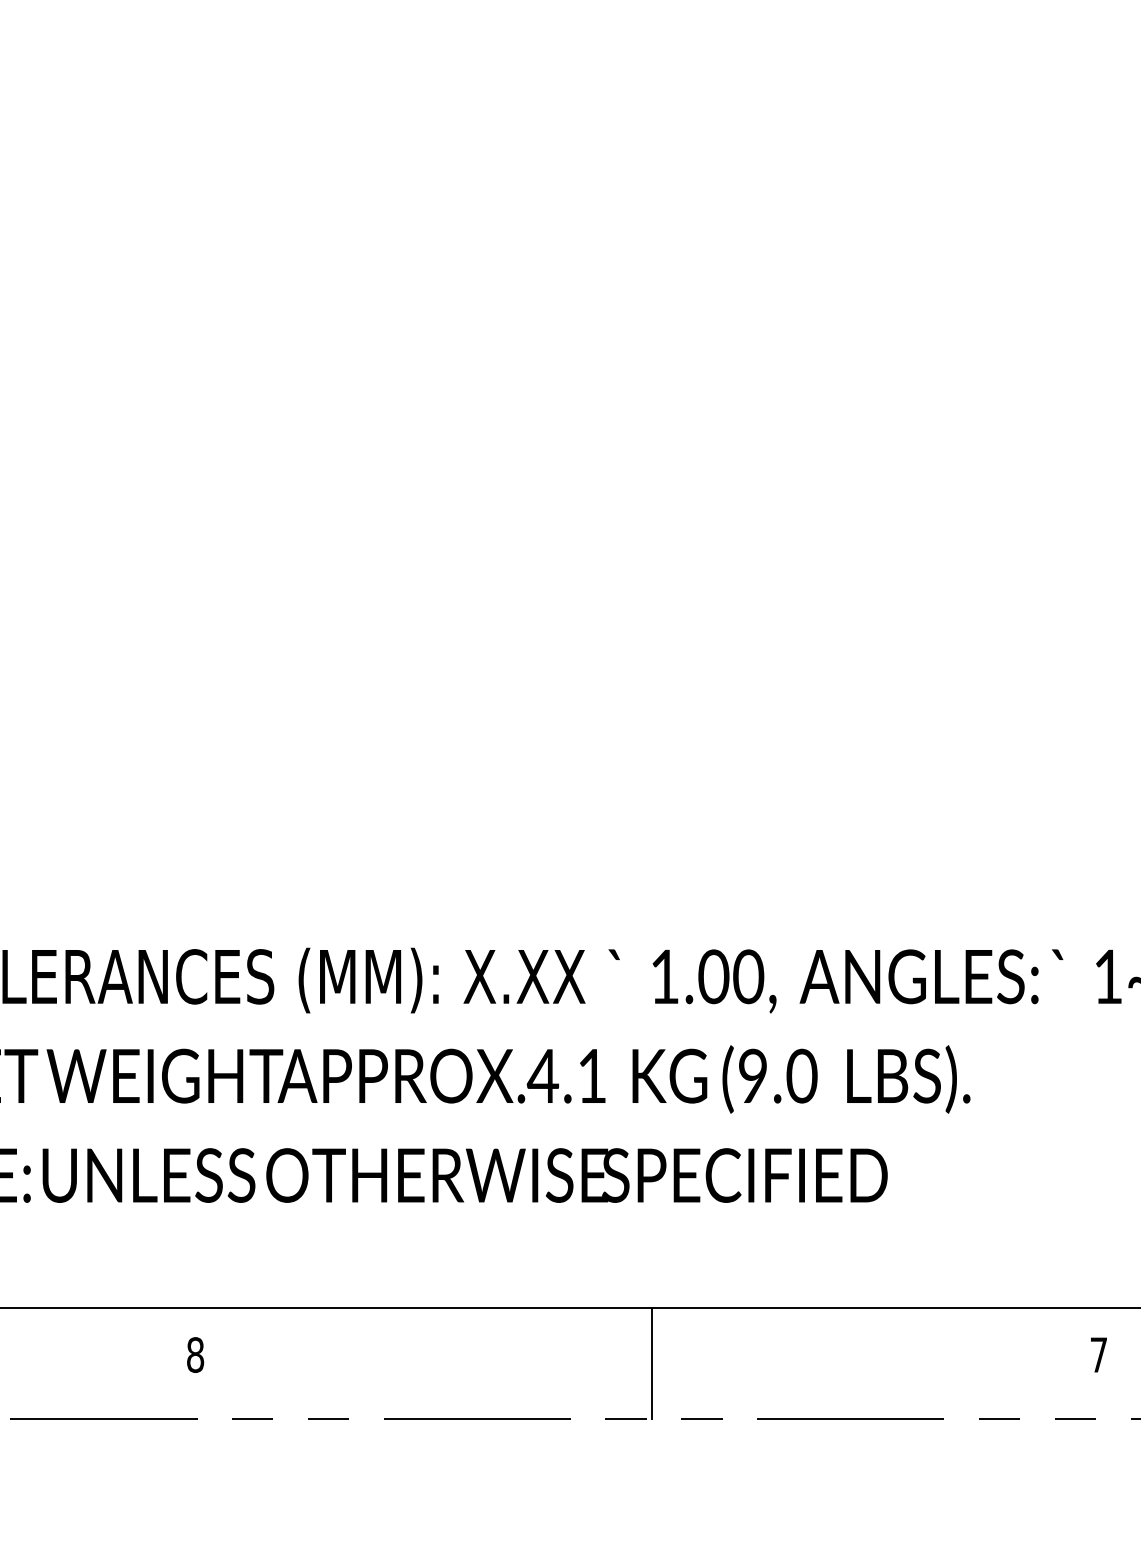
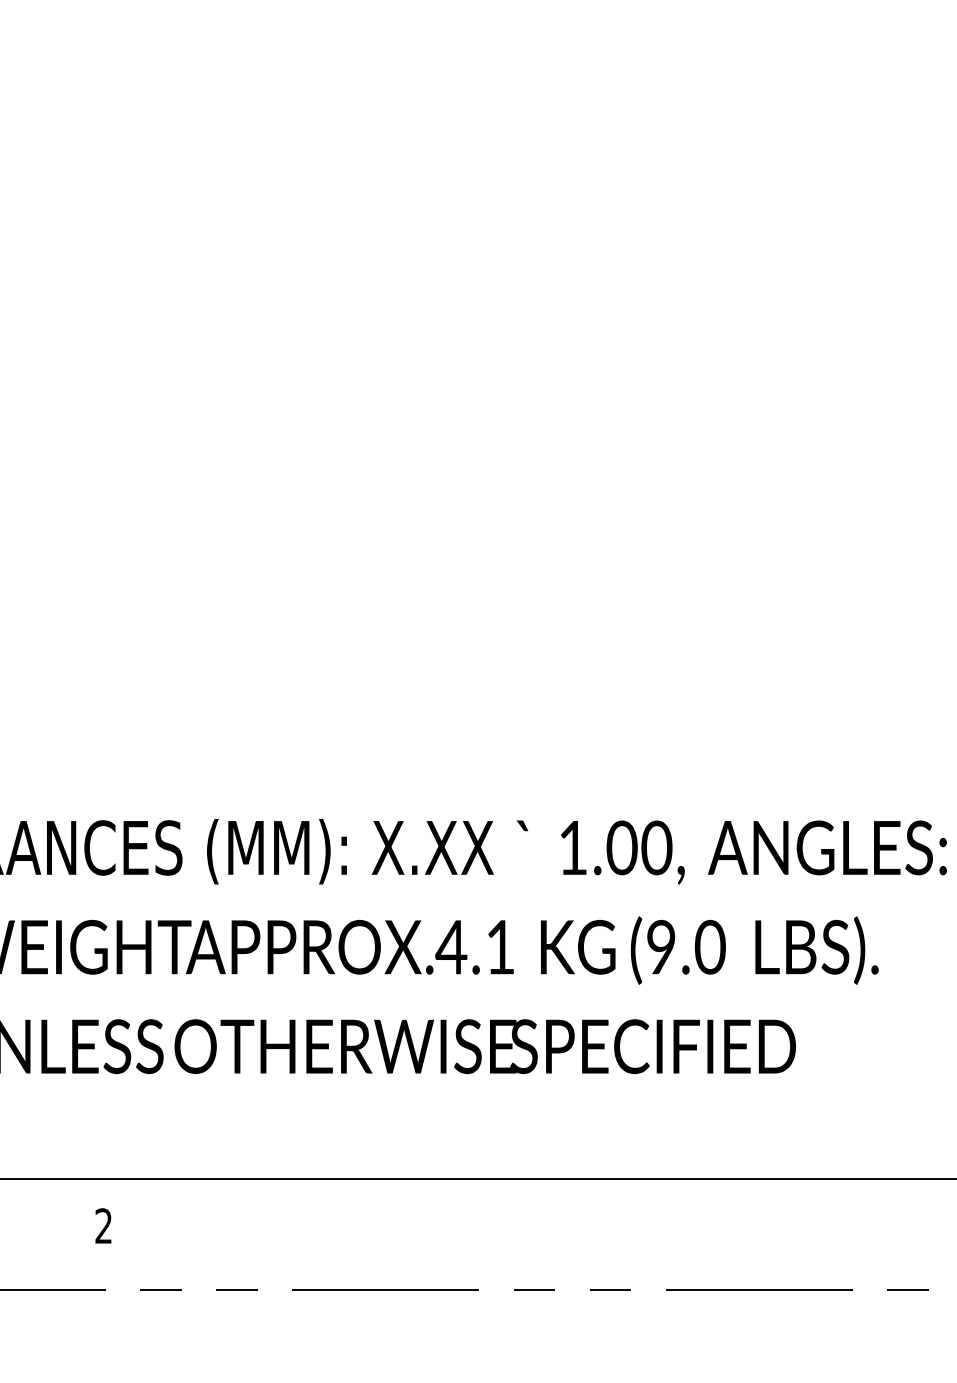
text: (195, 1354) -> (103, 1225), 8 -> 2
line: (651, 1362) -> (559, 1233), removed

